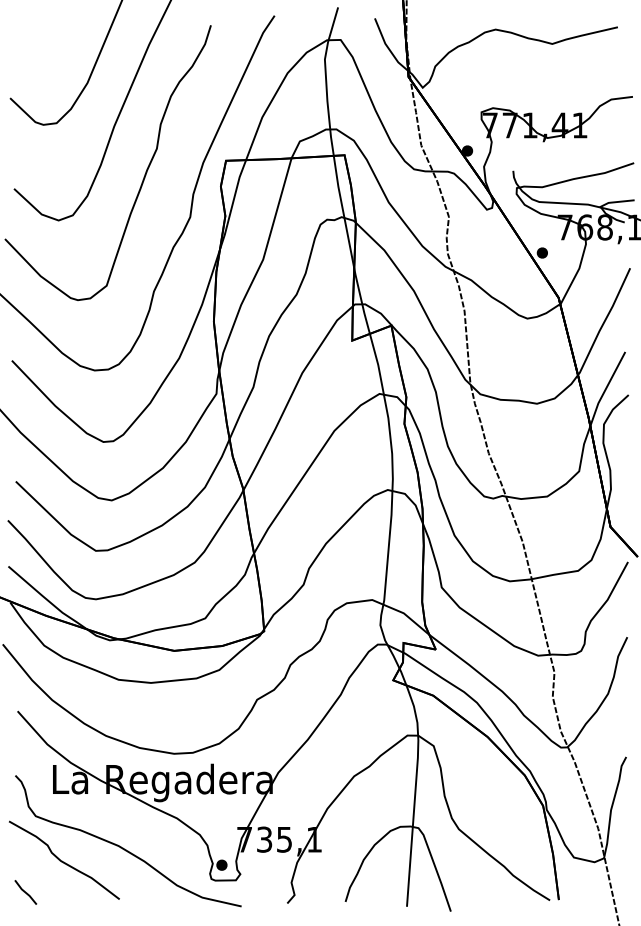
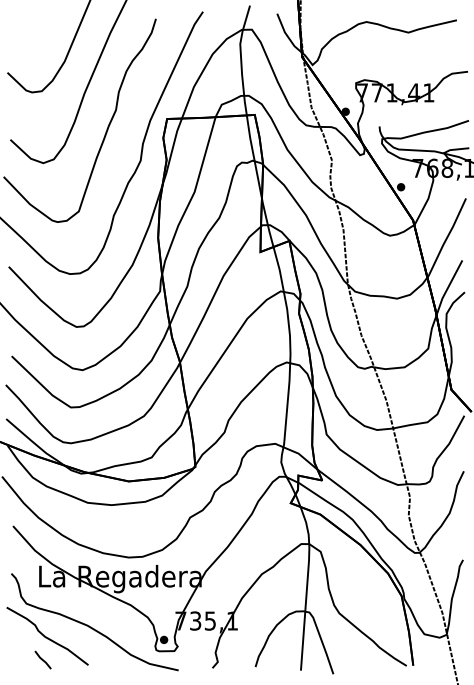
line: (25, 891) -> (42, 659), moved

